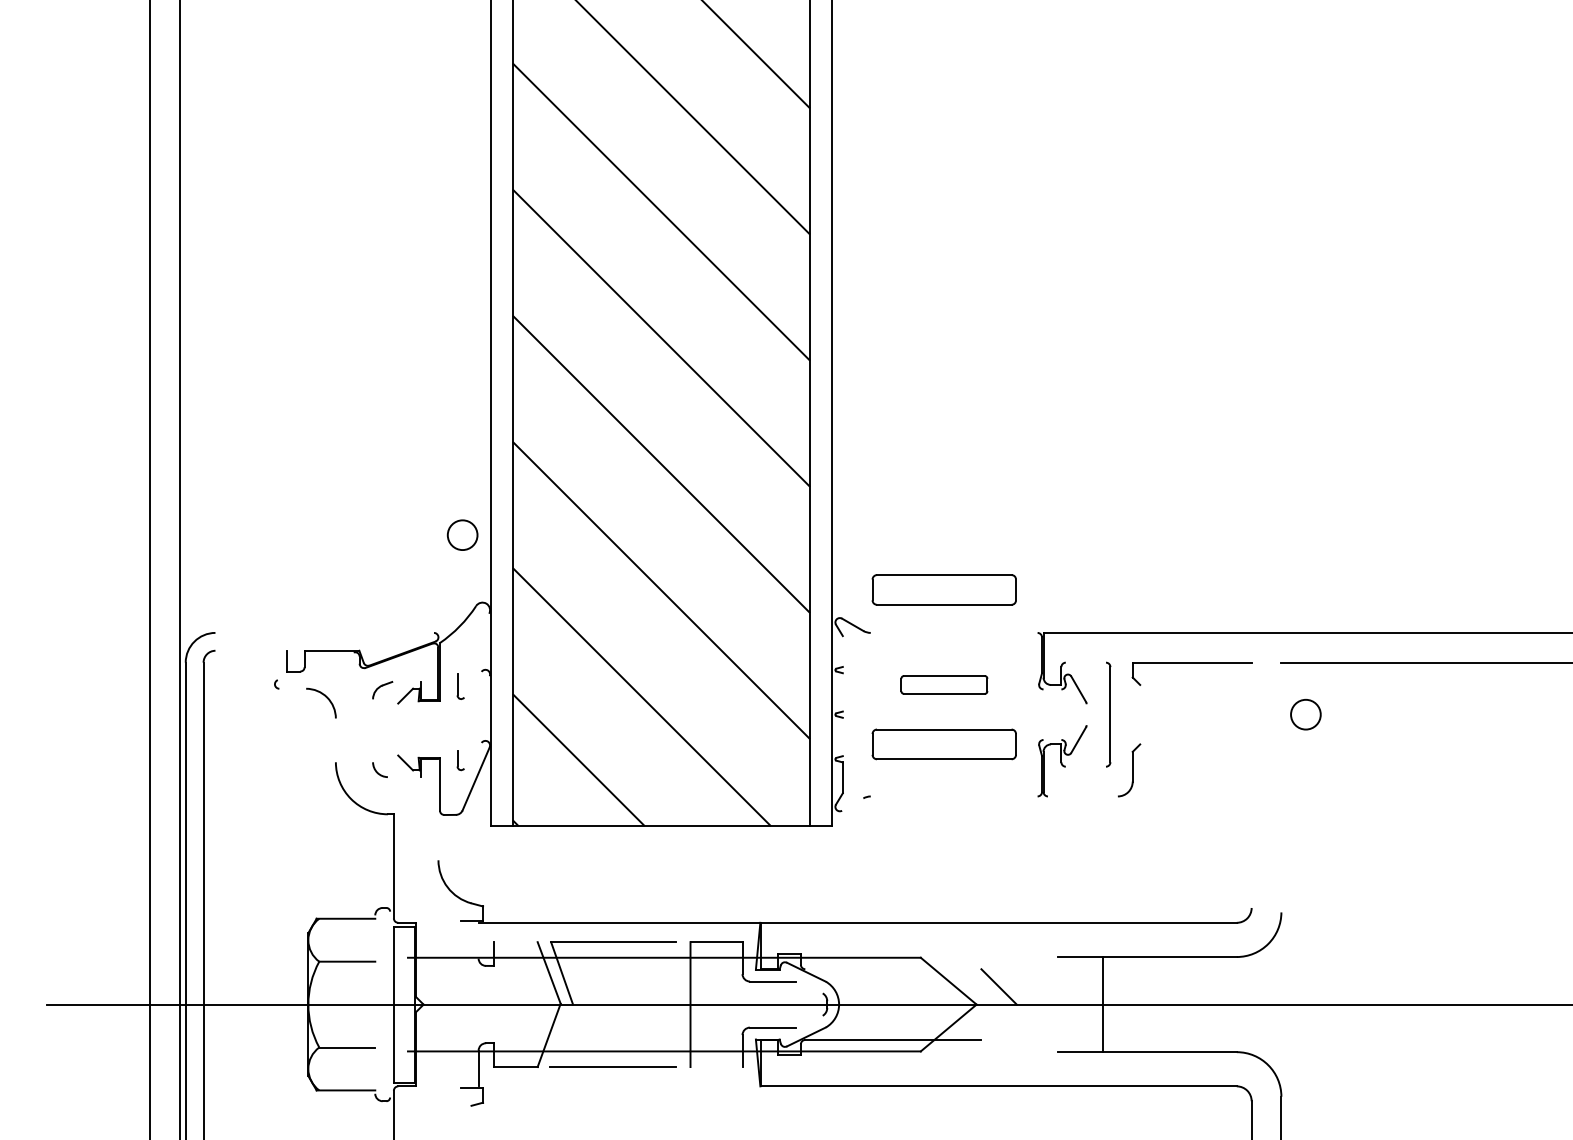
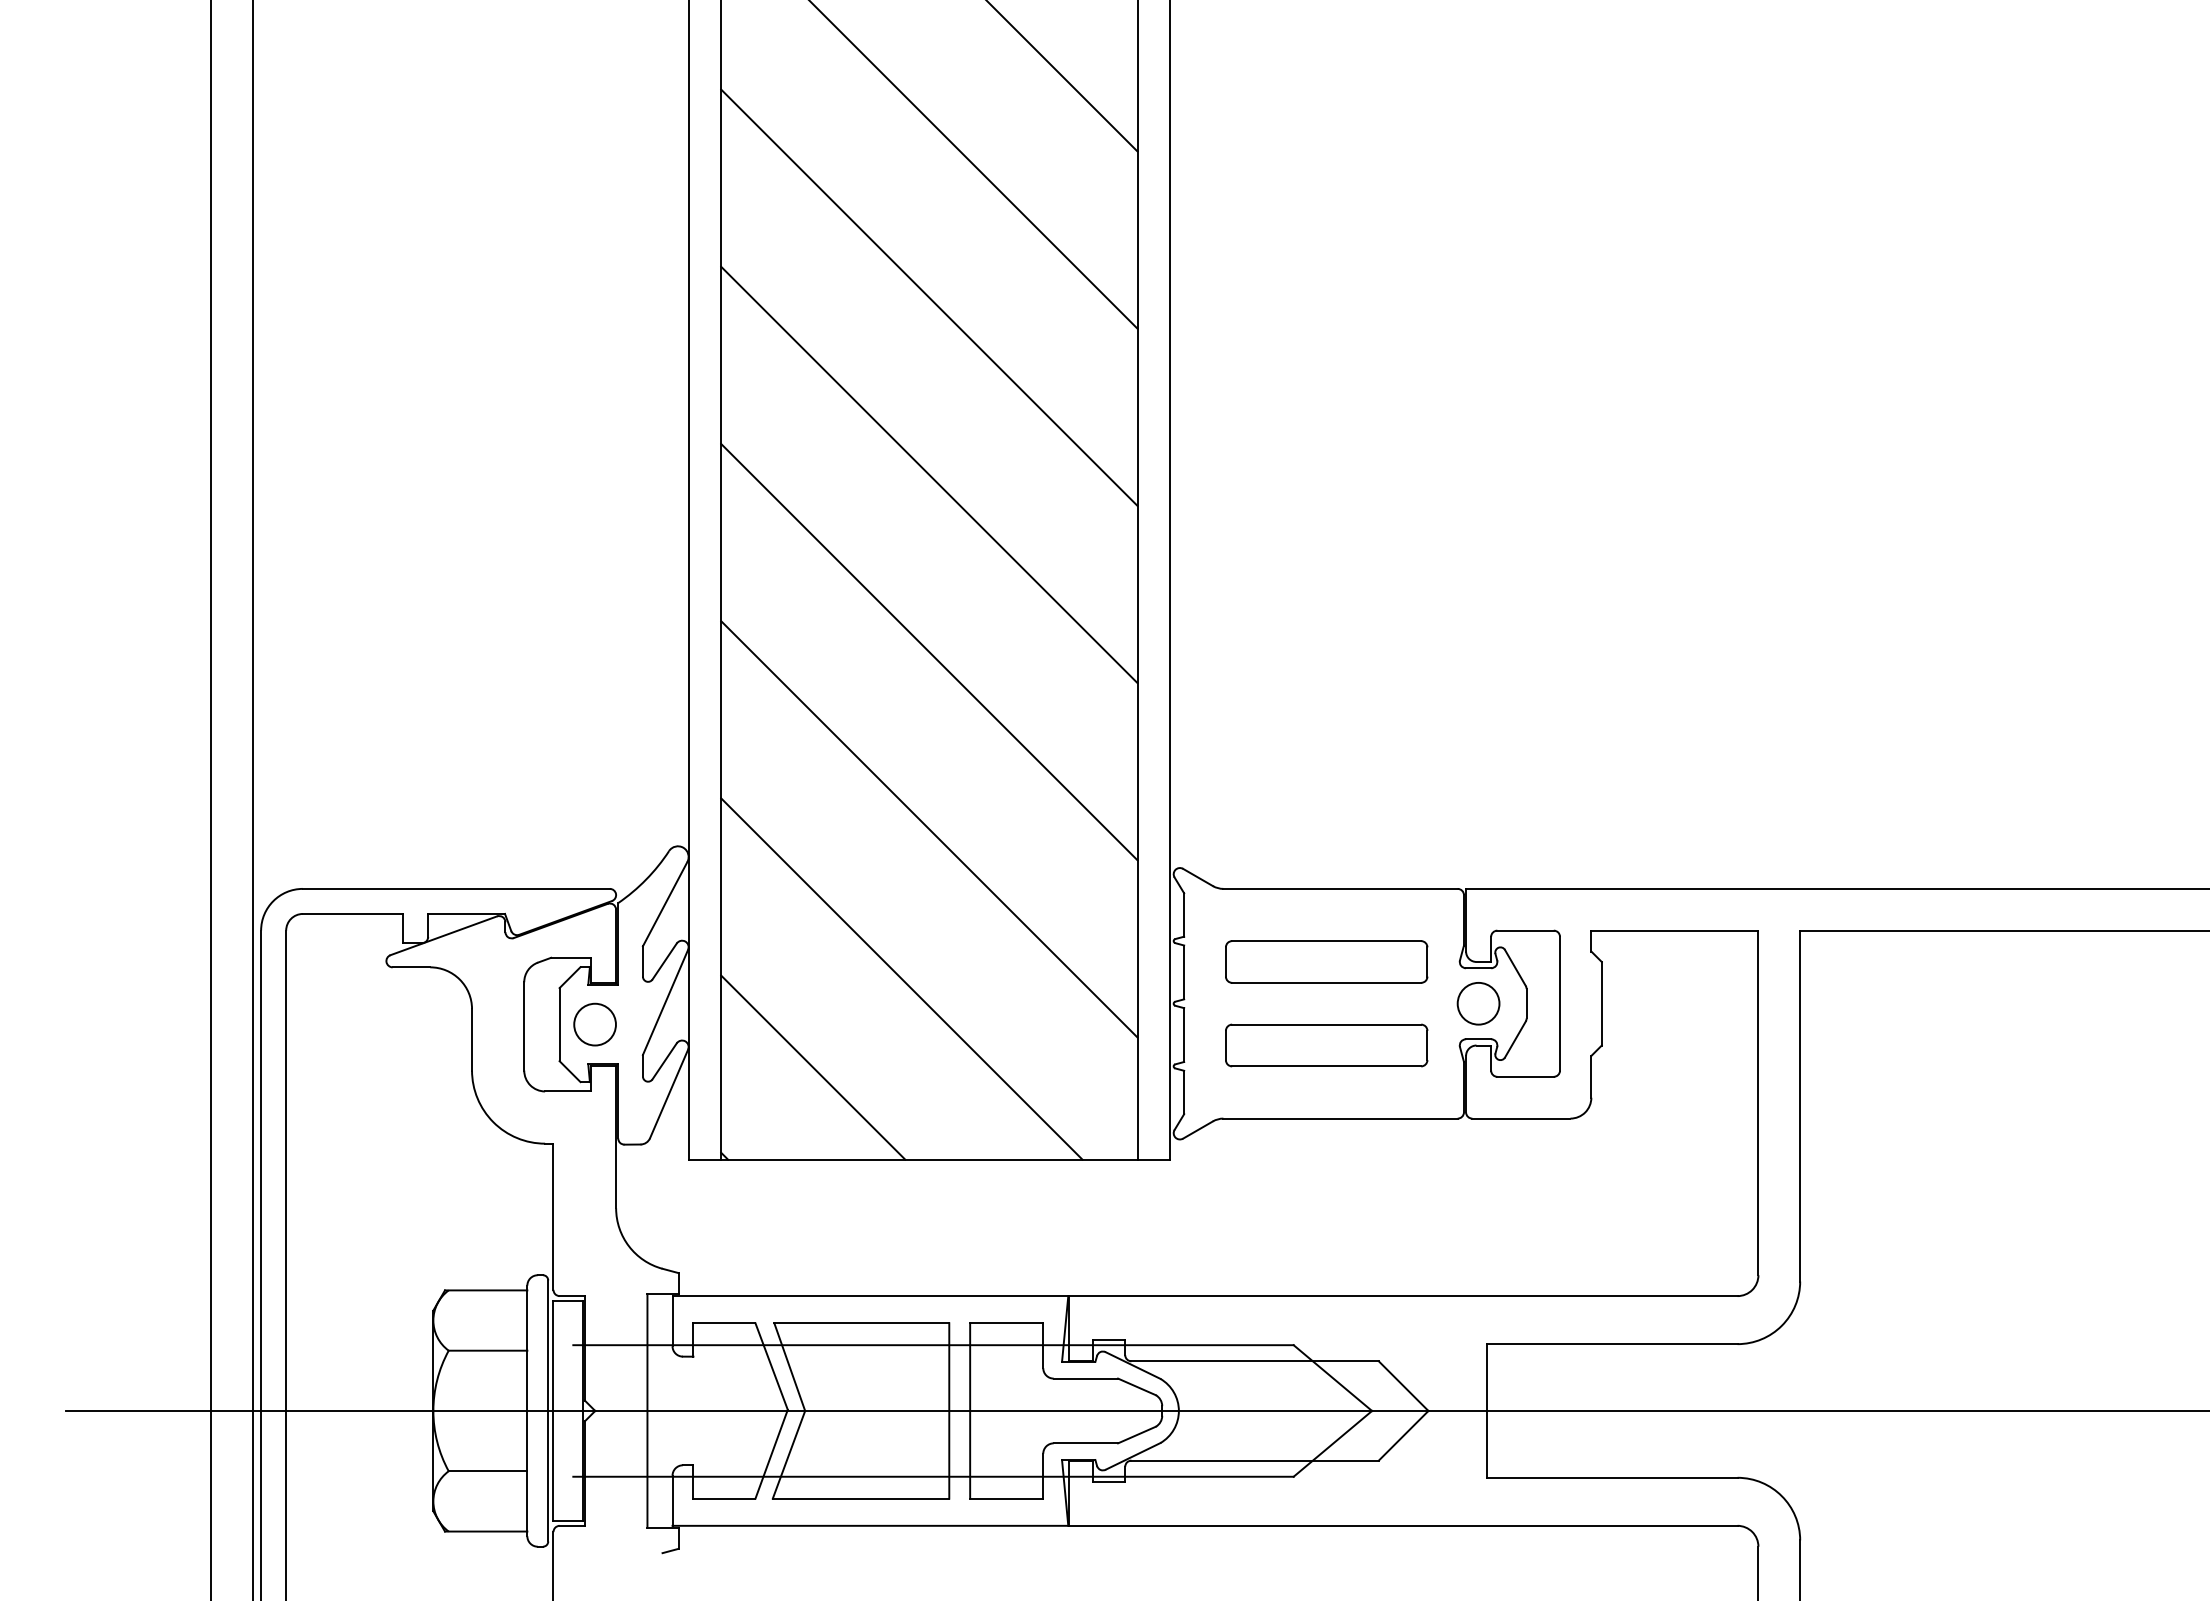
circle: (462, 535) -> (594, 1024), moved
part: (944, 589) -> (1326, 828), removed
line: (324, 632) -> (455, 888), added
line: (954, 632) -> (1340, 888), added
line: (472, 643) -> (664, 903), added
line: (250, 650) -> (352, 913), added
line: (843, 651) -> (1184, 914), added
line: (1085, 662) -> (1525, 930), added
line: (315, 666) -> (443, 935), added
line: (406, 681) -> (571, 957), added
line: (472, 684) -> (664, 961), added
part: (944, 684) -> (1326, 961), size x1.67
line: (292, 688) -> (411, 967), added
line: (1052, 689) -> (1478, 968), added
line: (843, 692) -> (1184, 972), added
line: (473, 713) -> (665, 1002), added
line: (1086, 714) -> (1526, 1003), added
line: (1139, 714) -> (1601, 1003), added
circle: (1305, 714) -> (1478, 1003), moved
line: (398, 729) -> (559, 1024), added
line: (373, 730) -> (524, 1026), added
line: (843, 737) -> (1184, 1035), added
line: (336, 740) -> (472, 1039), added
line: (1052, 740) -> (1478, 1039), added
line: (472, 755) -> (664, 1061), added
line: (1085, 766) -> (1525, 1076), added
line: (404, 777) -> (568, 1091), added
line: (1251, 784) -> (1758, 1102), added
line: (1281, 787) -> (1800, 1105), added
line: (954, 796) -> (1340, 1118), added
line: (1083, 796) -> (1521, 1118), added
line: (852, 804) -> (1197, 1129), added
line: (438, 809) -> (616, 1137), added
line: (478, 940) -> (672, 1321), added
line: (515, 942) -> (724, 1323), added
line: (892, 969) -> (1254, 1361), added
line: (808, 987) -> (1136, 1386), added
line: (375, 1004) -> (527, 1410), added
line: (390, 1004) -> (548, 1410), added
line: (460, 1004) -> (647, 1410), added
line: (675, 1004) -> (949, 1410), added
line: (1102, 1004) -> (1486, 1410), moved
line: (808, 1021) -> (1136, 1434), added
line: (999, 1022) -> (1403, 1435), added
line: (561, 1035) -> (788, 1454), added
line: (716, 1066) -> (1006, 1498), added
line: (619, 1086) -> (870, 1525), added

